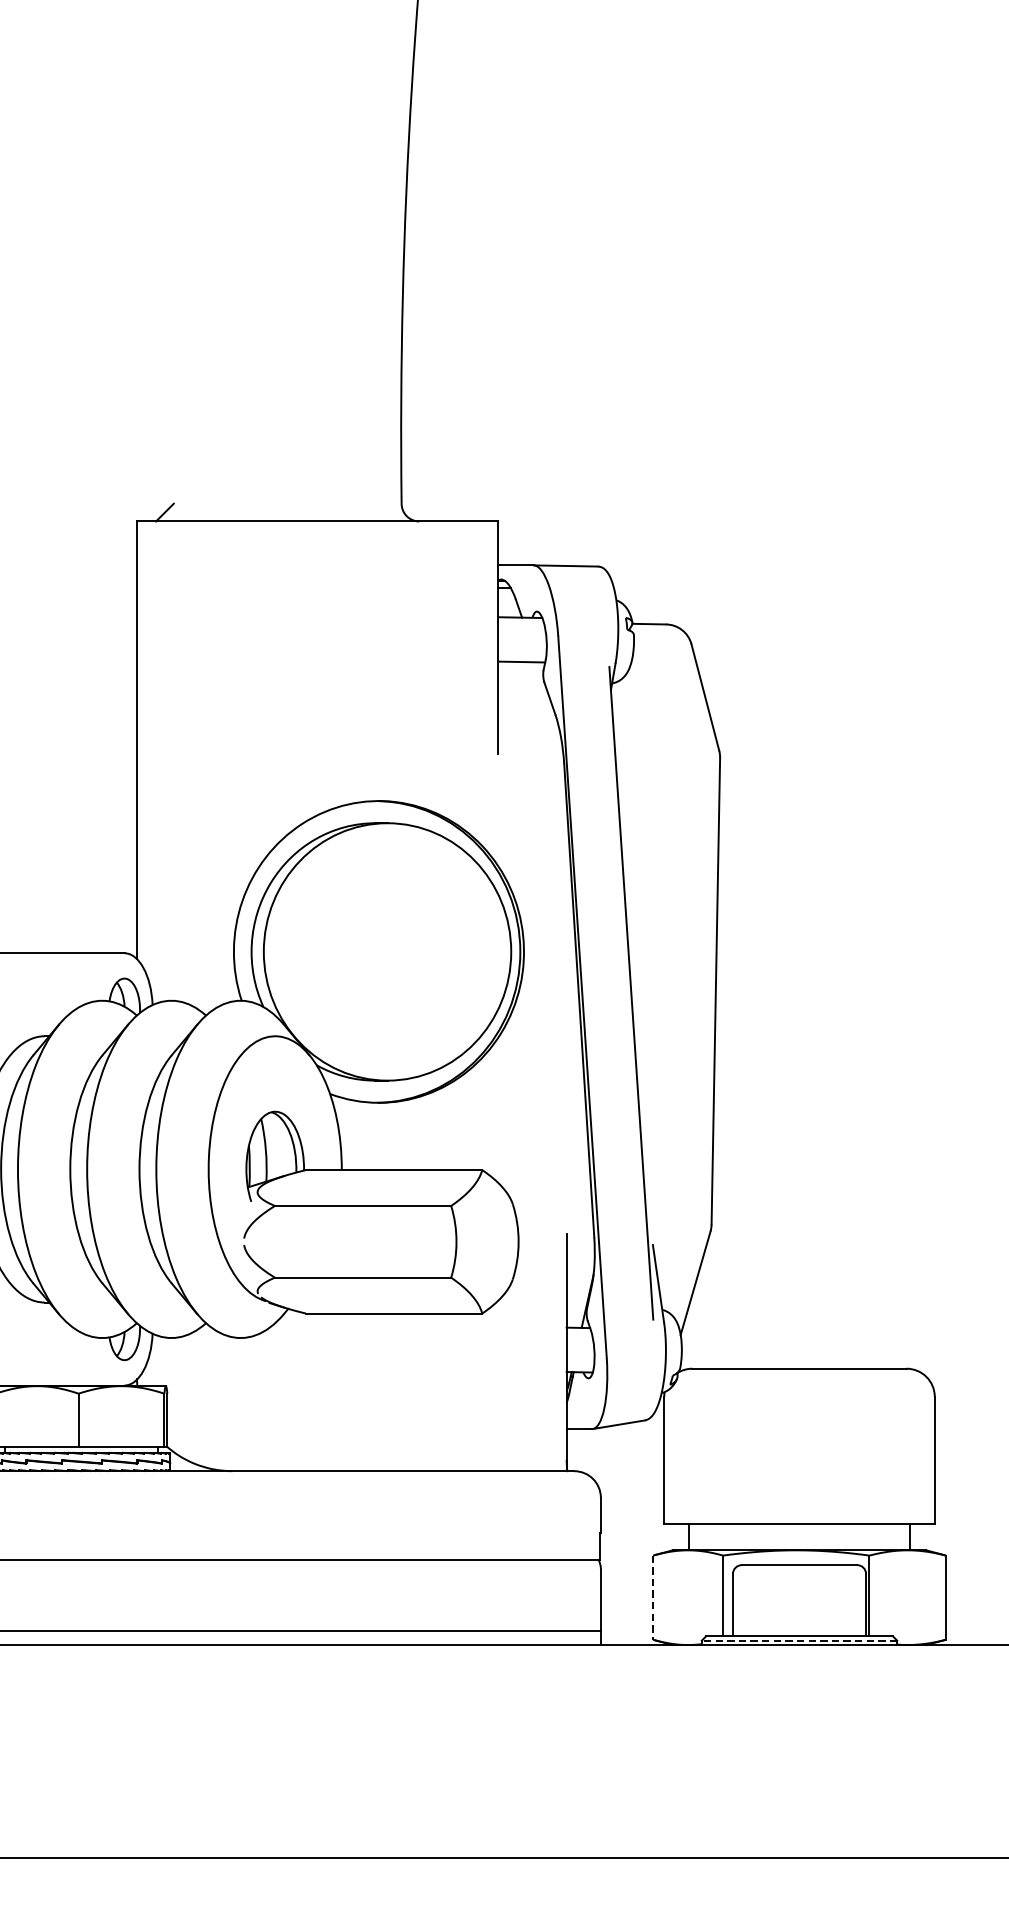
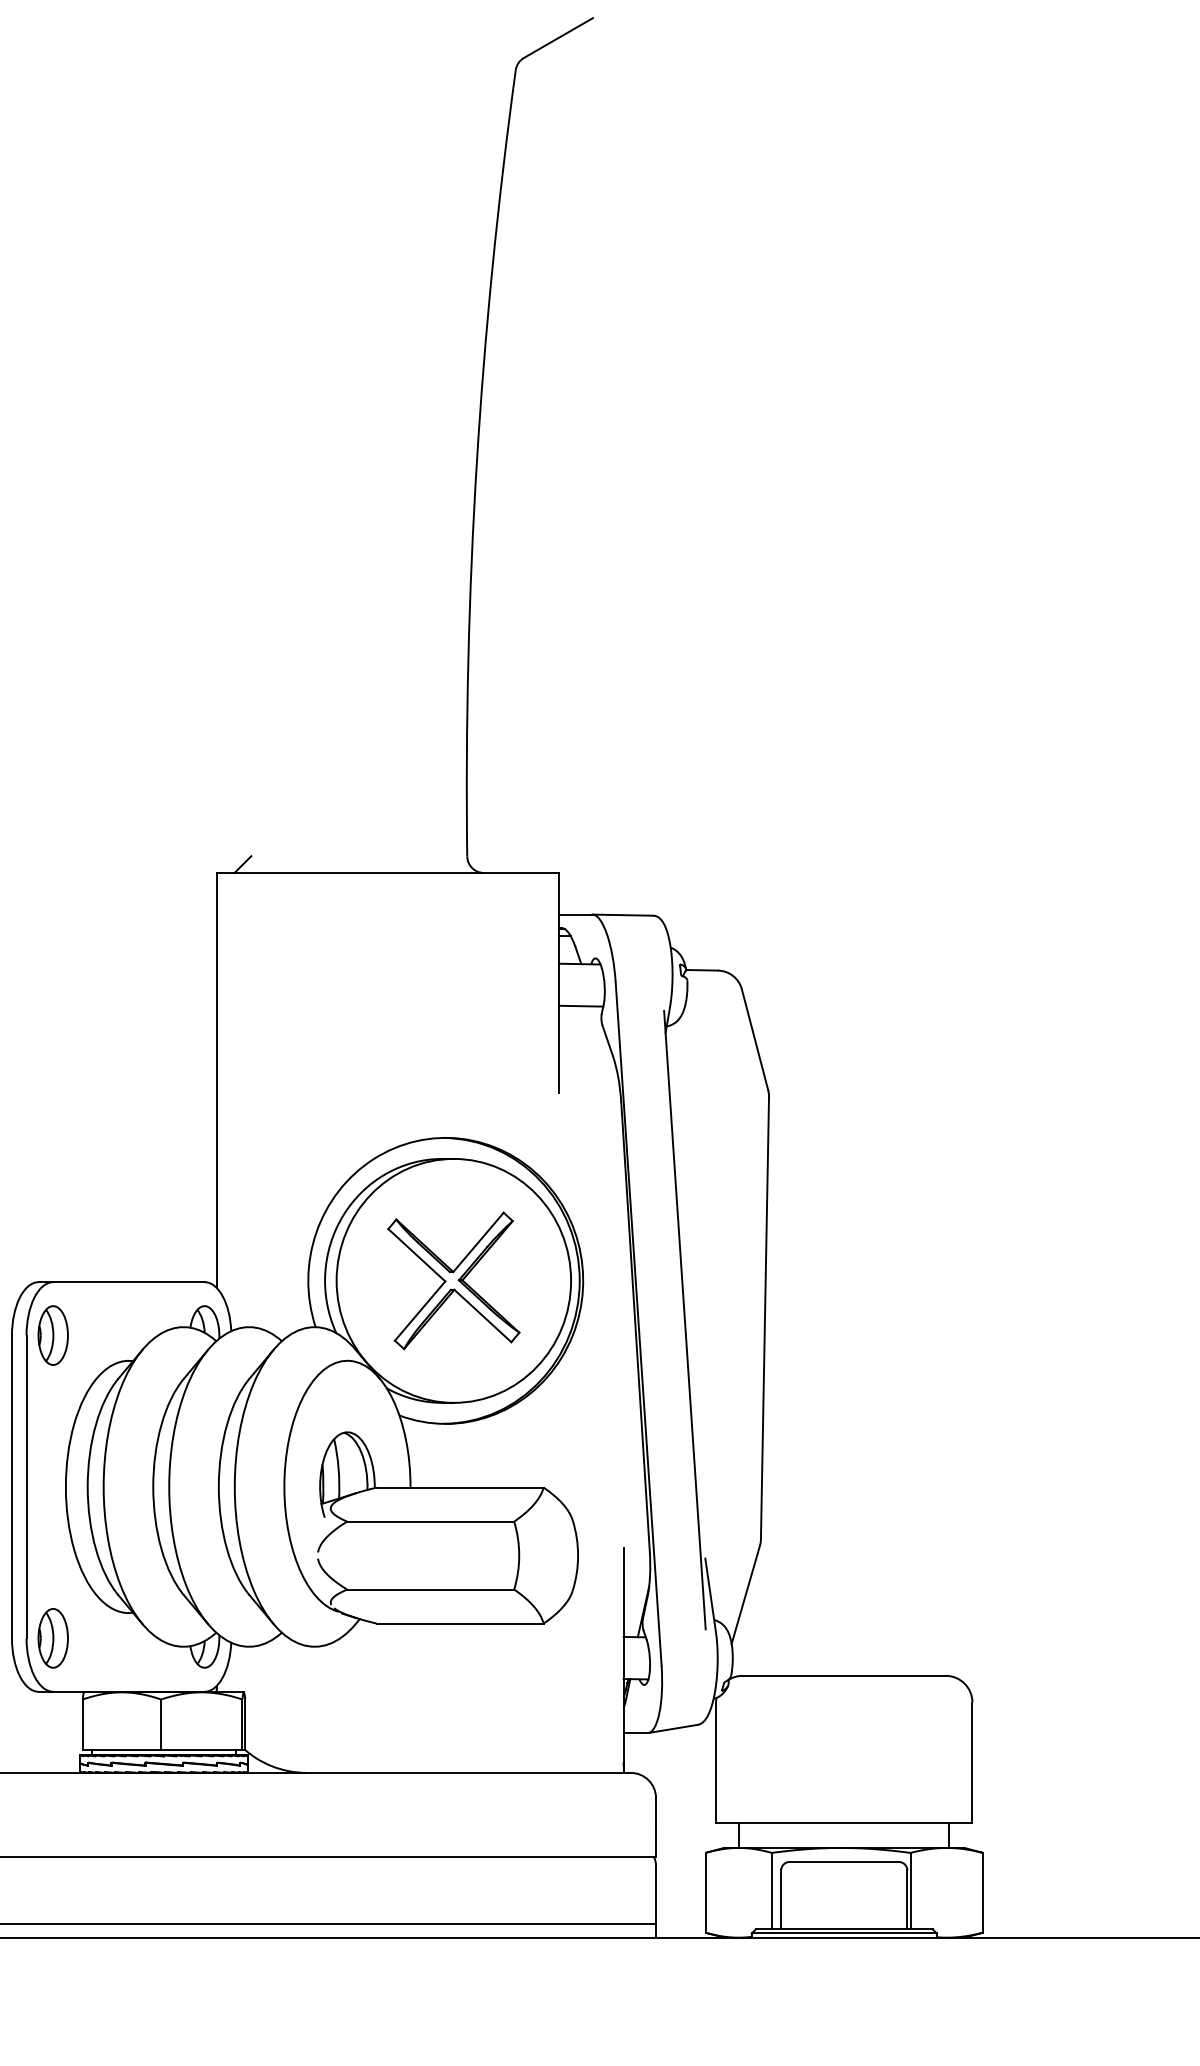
part: (387, 951) -> (453, 1280), added
line: (653, 1597) -> (705, 1892), dashed -> solid
line: (799, 1640) -> (844, 1933), dashed -> solid

